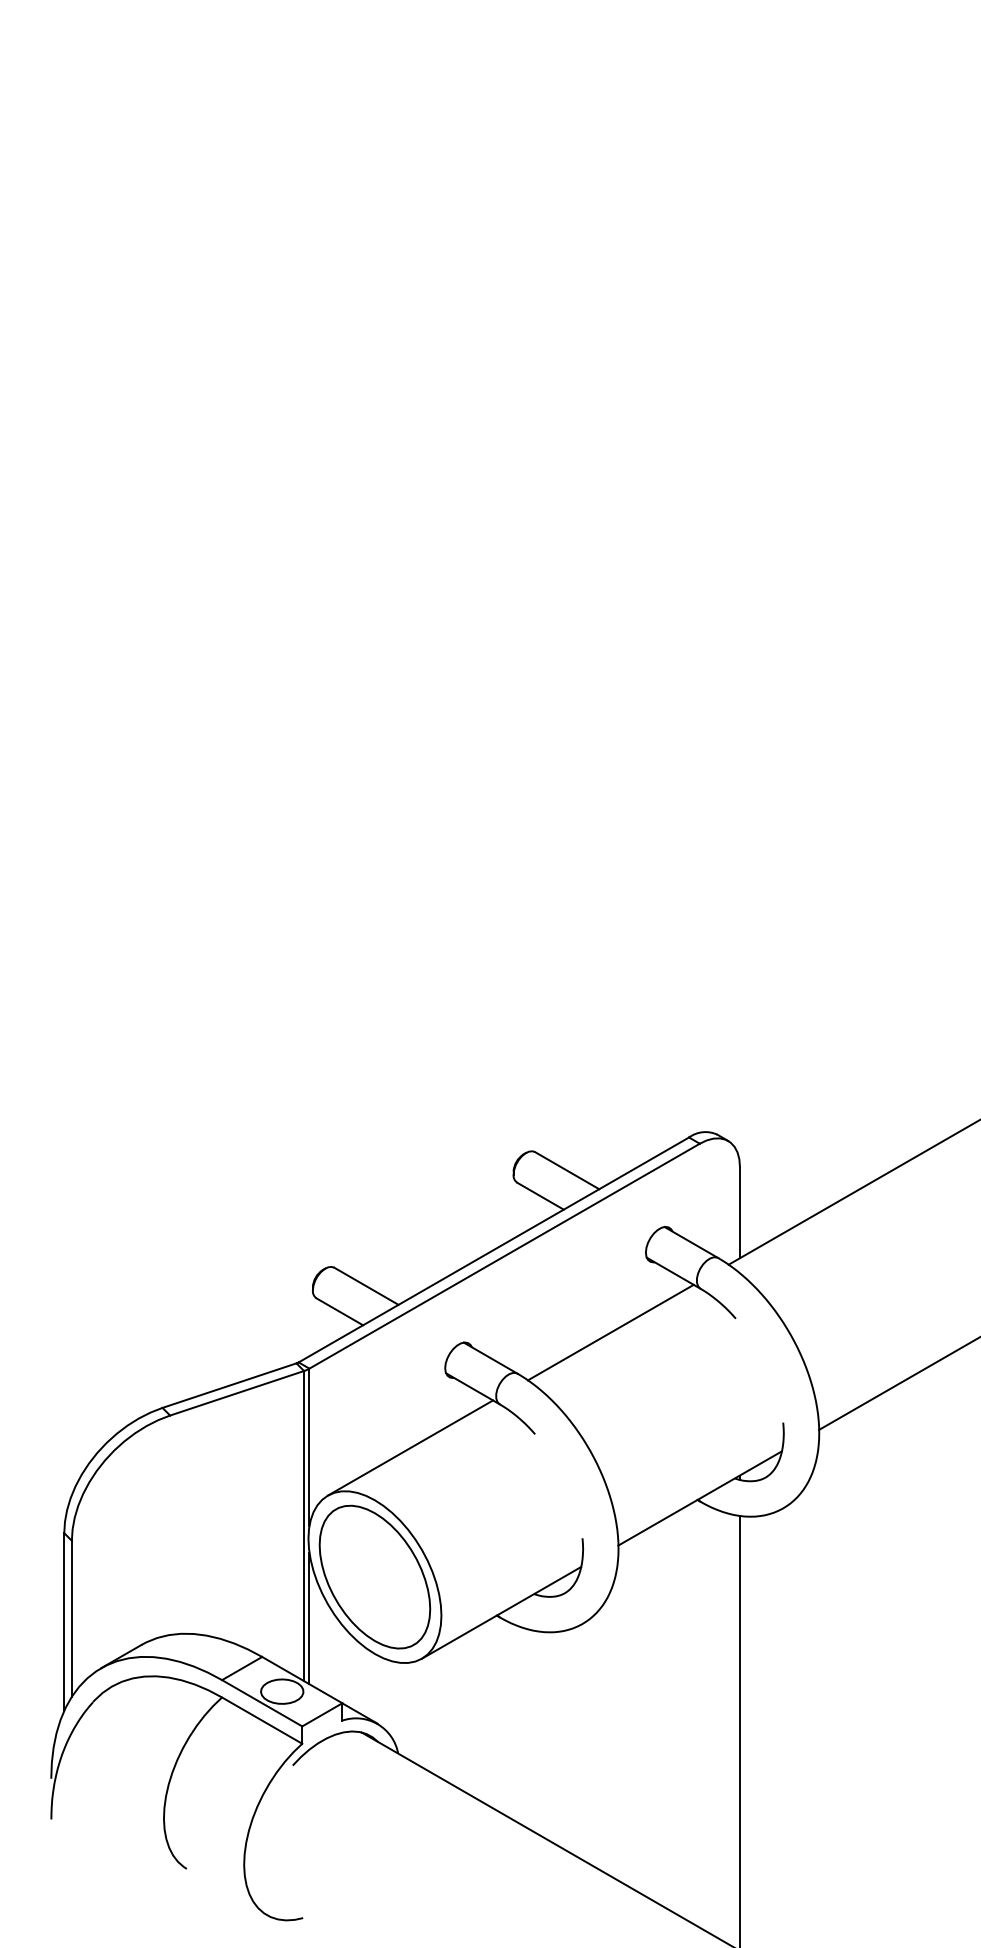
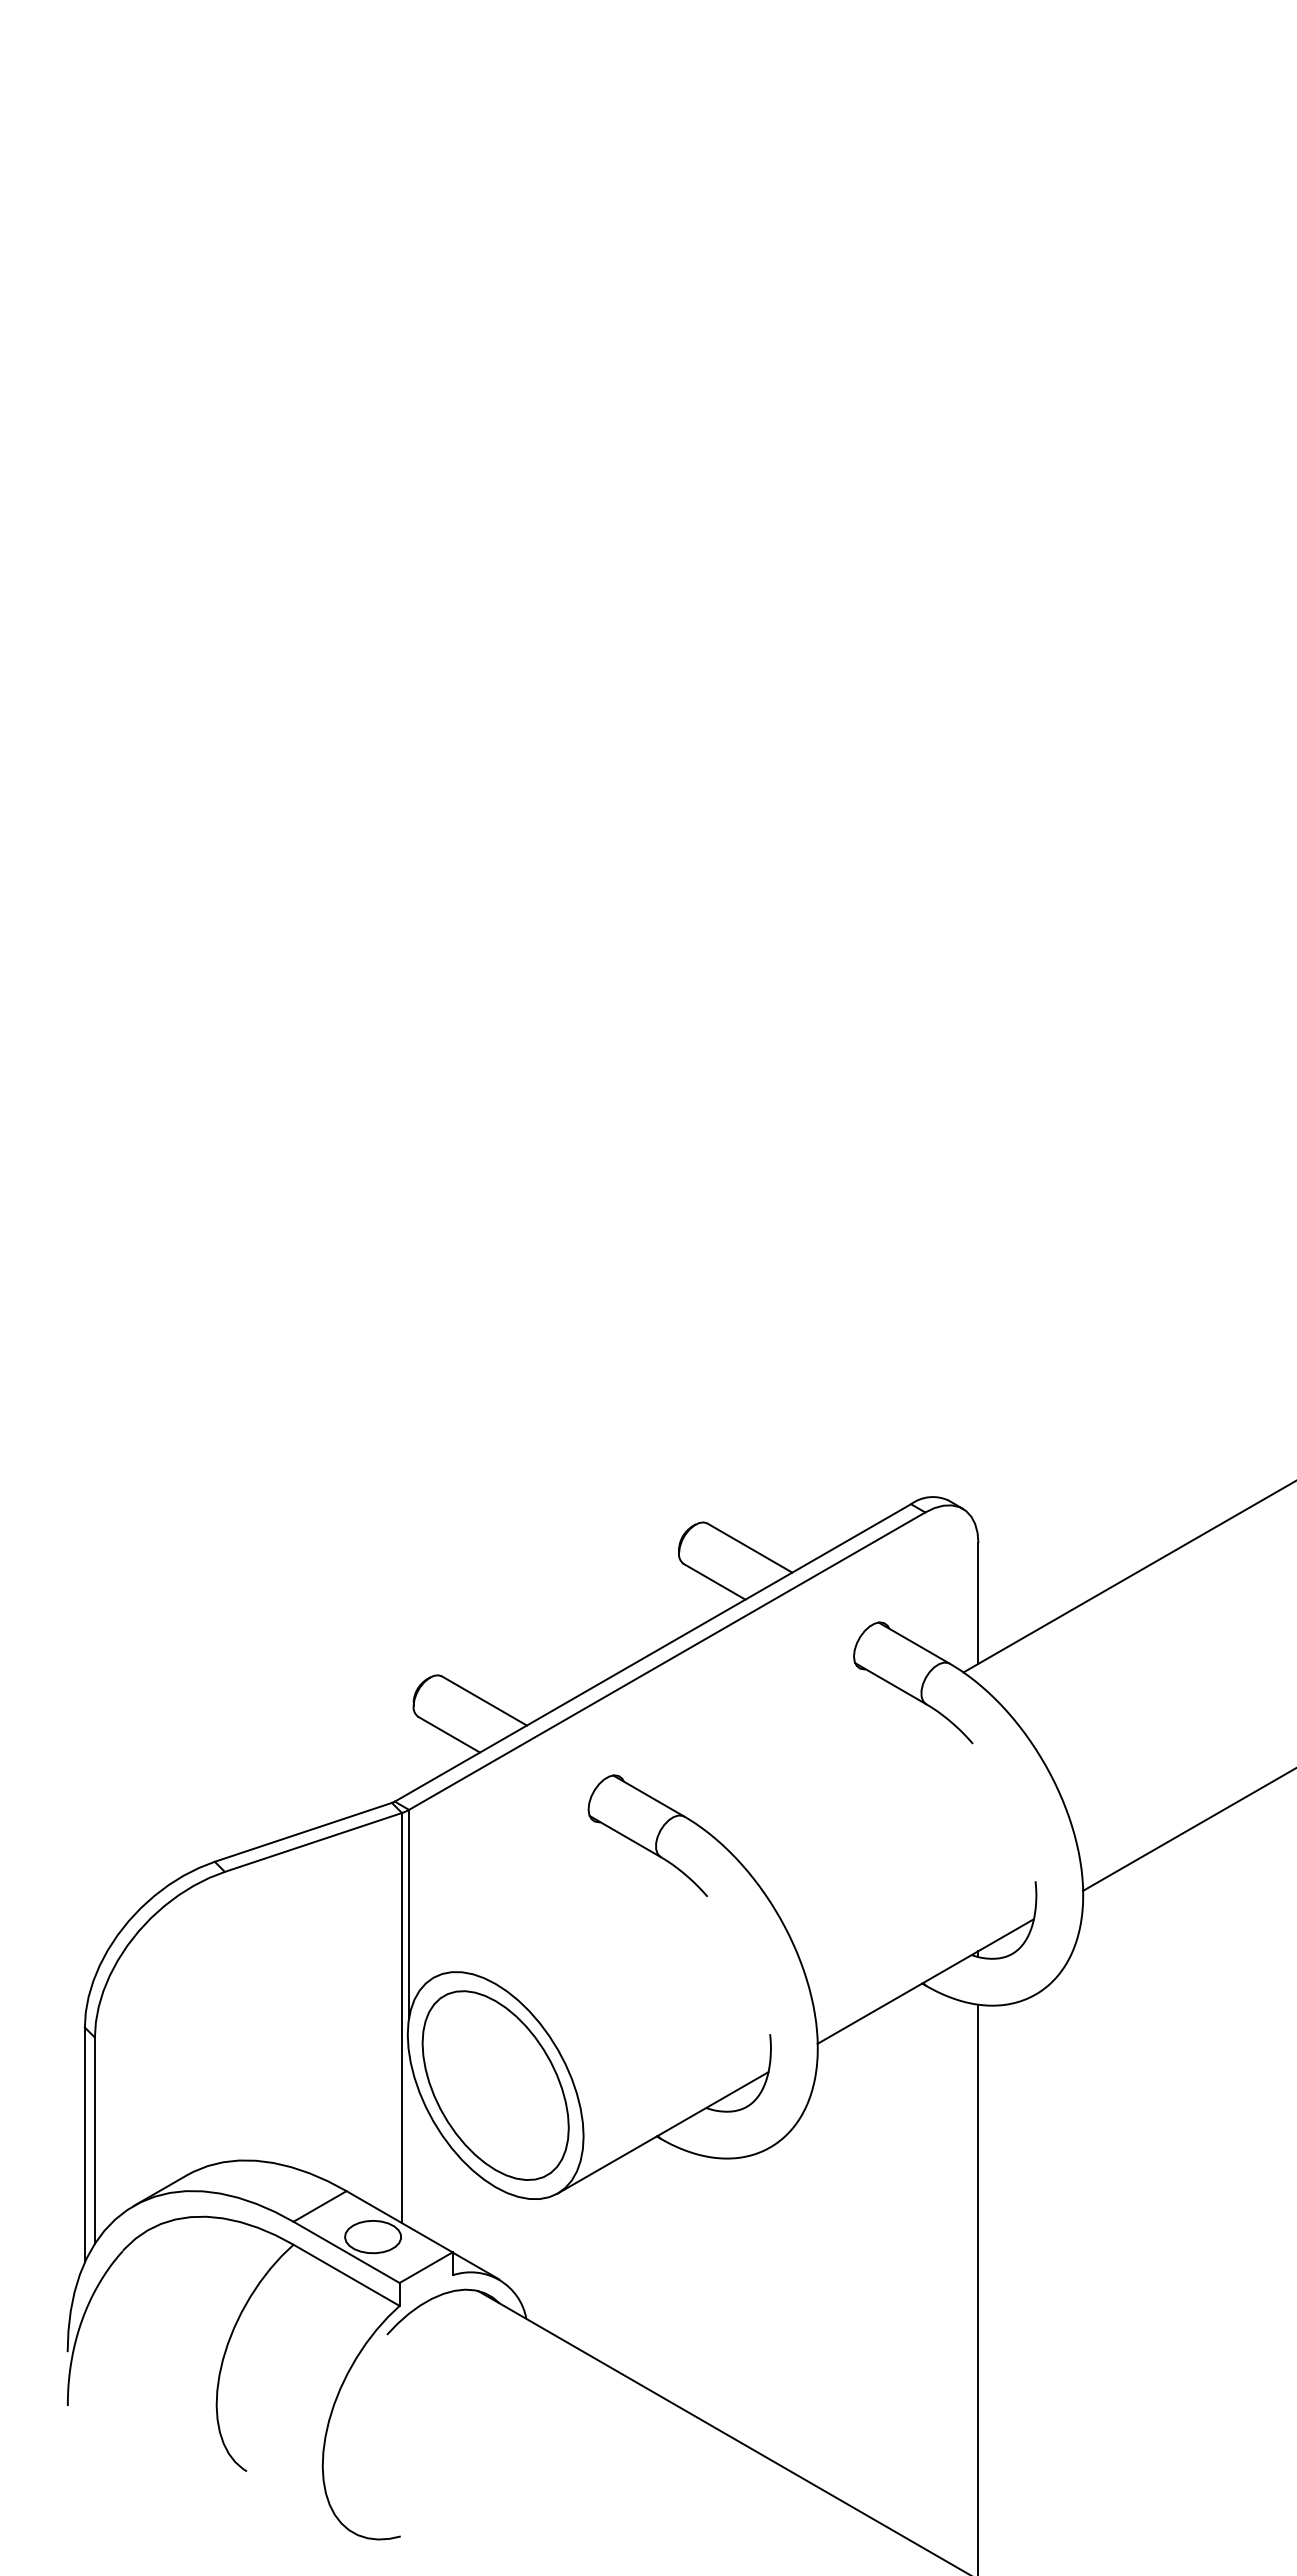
line: (610, 1332) -> (807, 1762), removed
line: (410, 1447) -> (542, 1914), removed
line: (309, 1618) -> (409, 2140), removed

